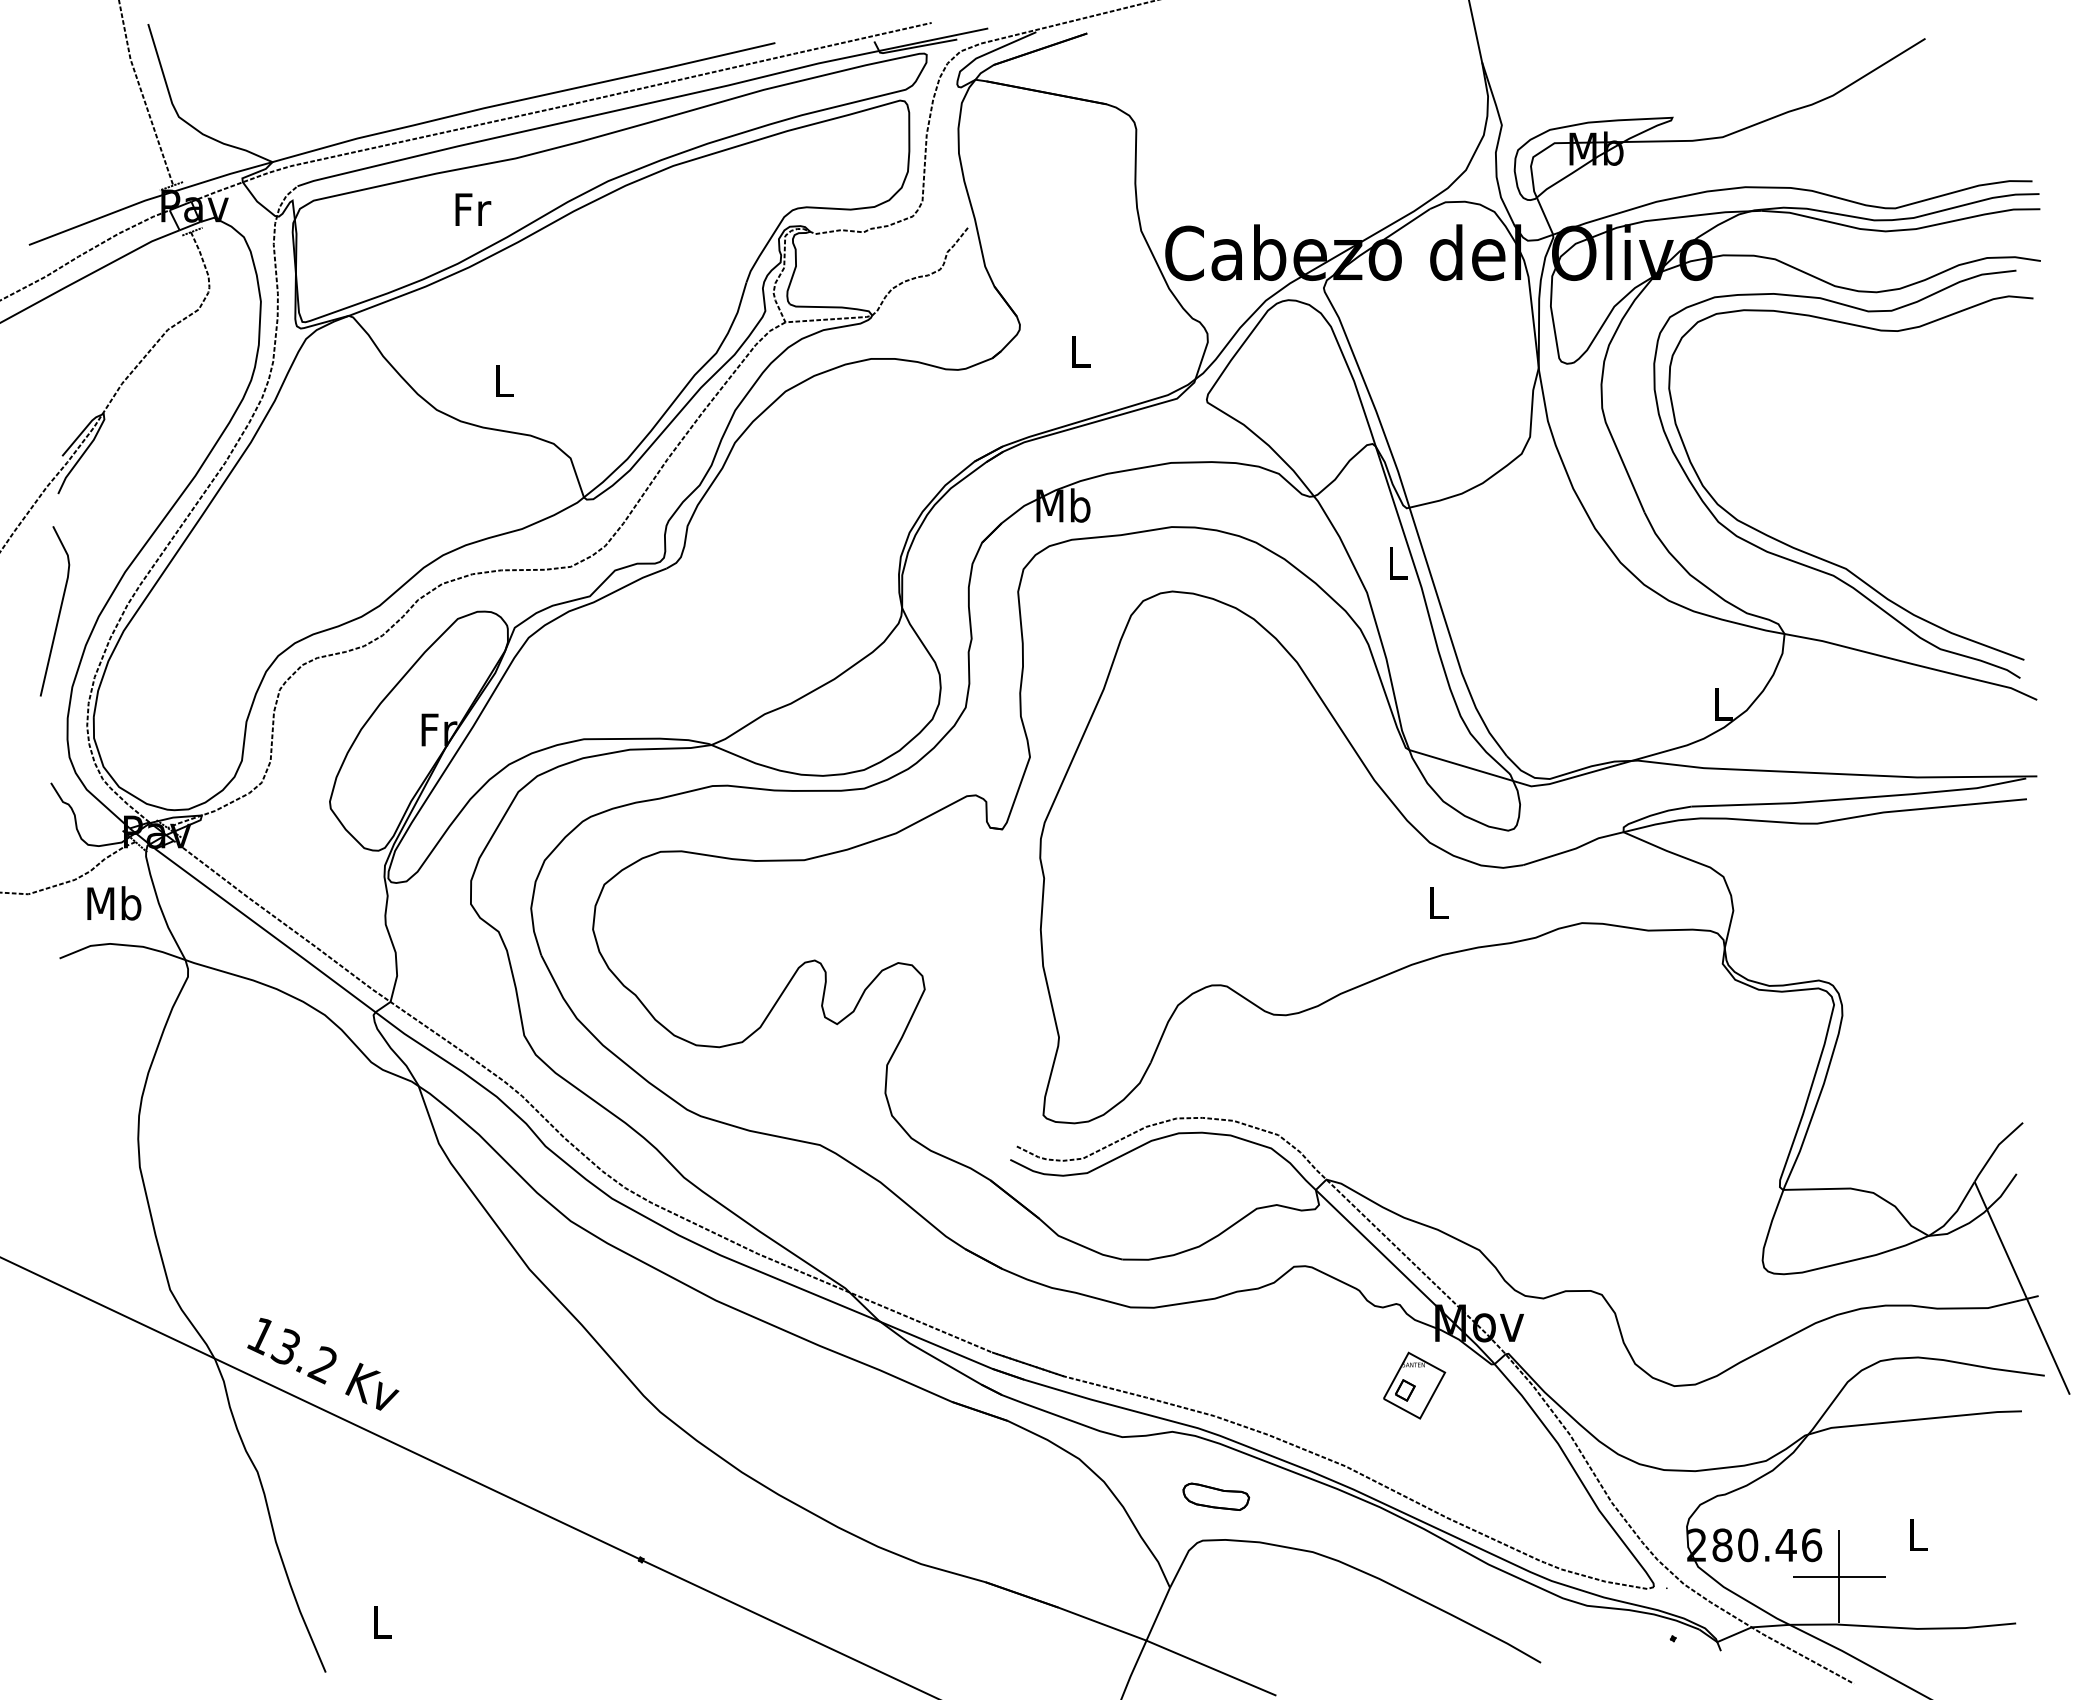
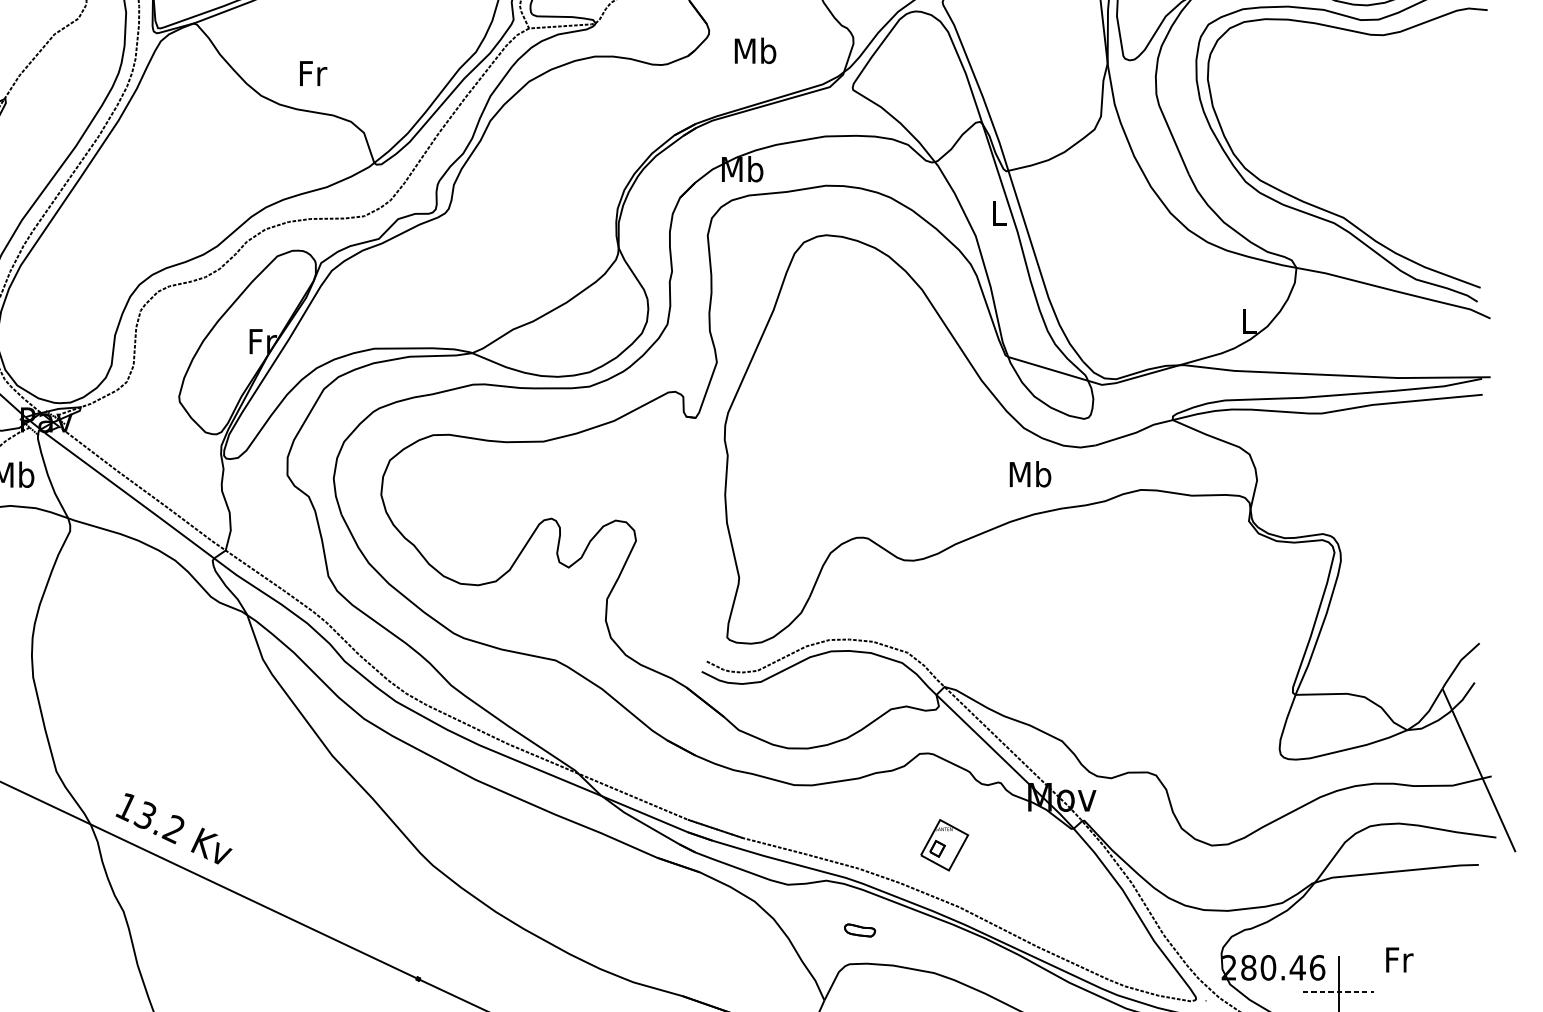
text: (1080, 351) -> (755, 50), L -> Mb
text: (504, 380) -> (313, 73), L -> Fr
text: (1438, 902) -> (1030, 474), L -> Mb
part: (1414, 1385) -> (944, 845), moved
part: (1216, 1496) -> (860, 930), size x0.6
text: (1918, 1534) -> (1399, 959), L -> Fr
line: (1839, 1576) -> (1338, 991), solid -> dashed

